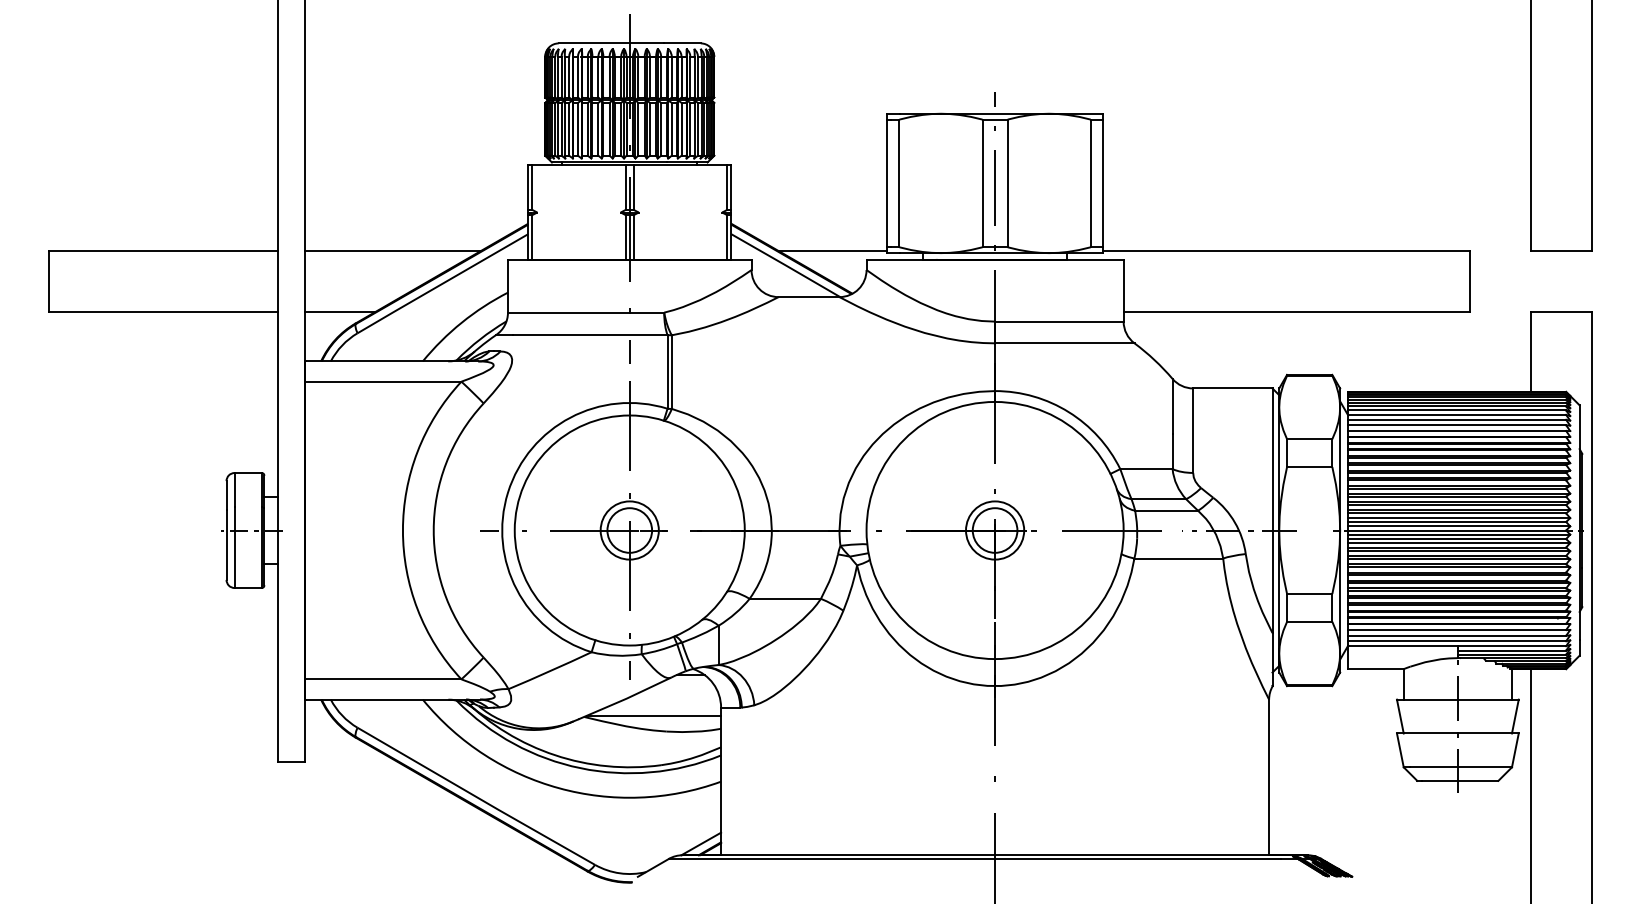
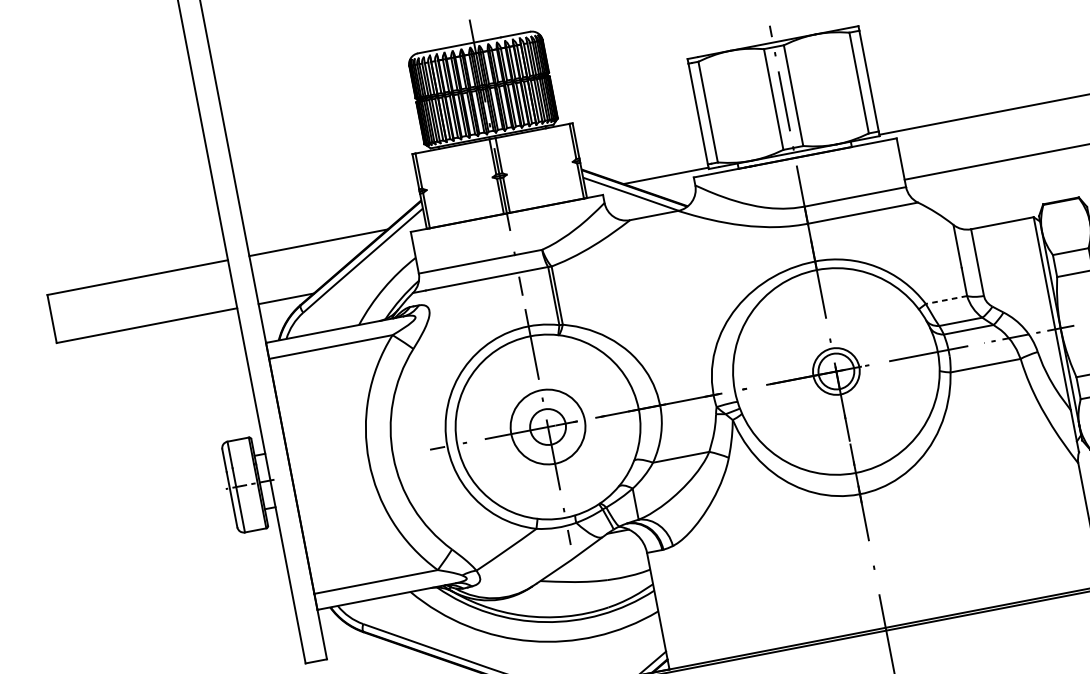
line: (1145, 469) -> (945, 300), solid -> dashed
circle: (629, 530) -> (547, 427), size x1.6
line: (653, 716) -> (595, 570), removed

